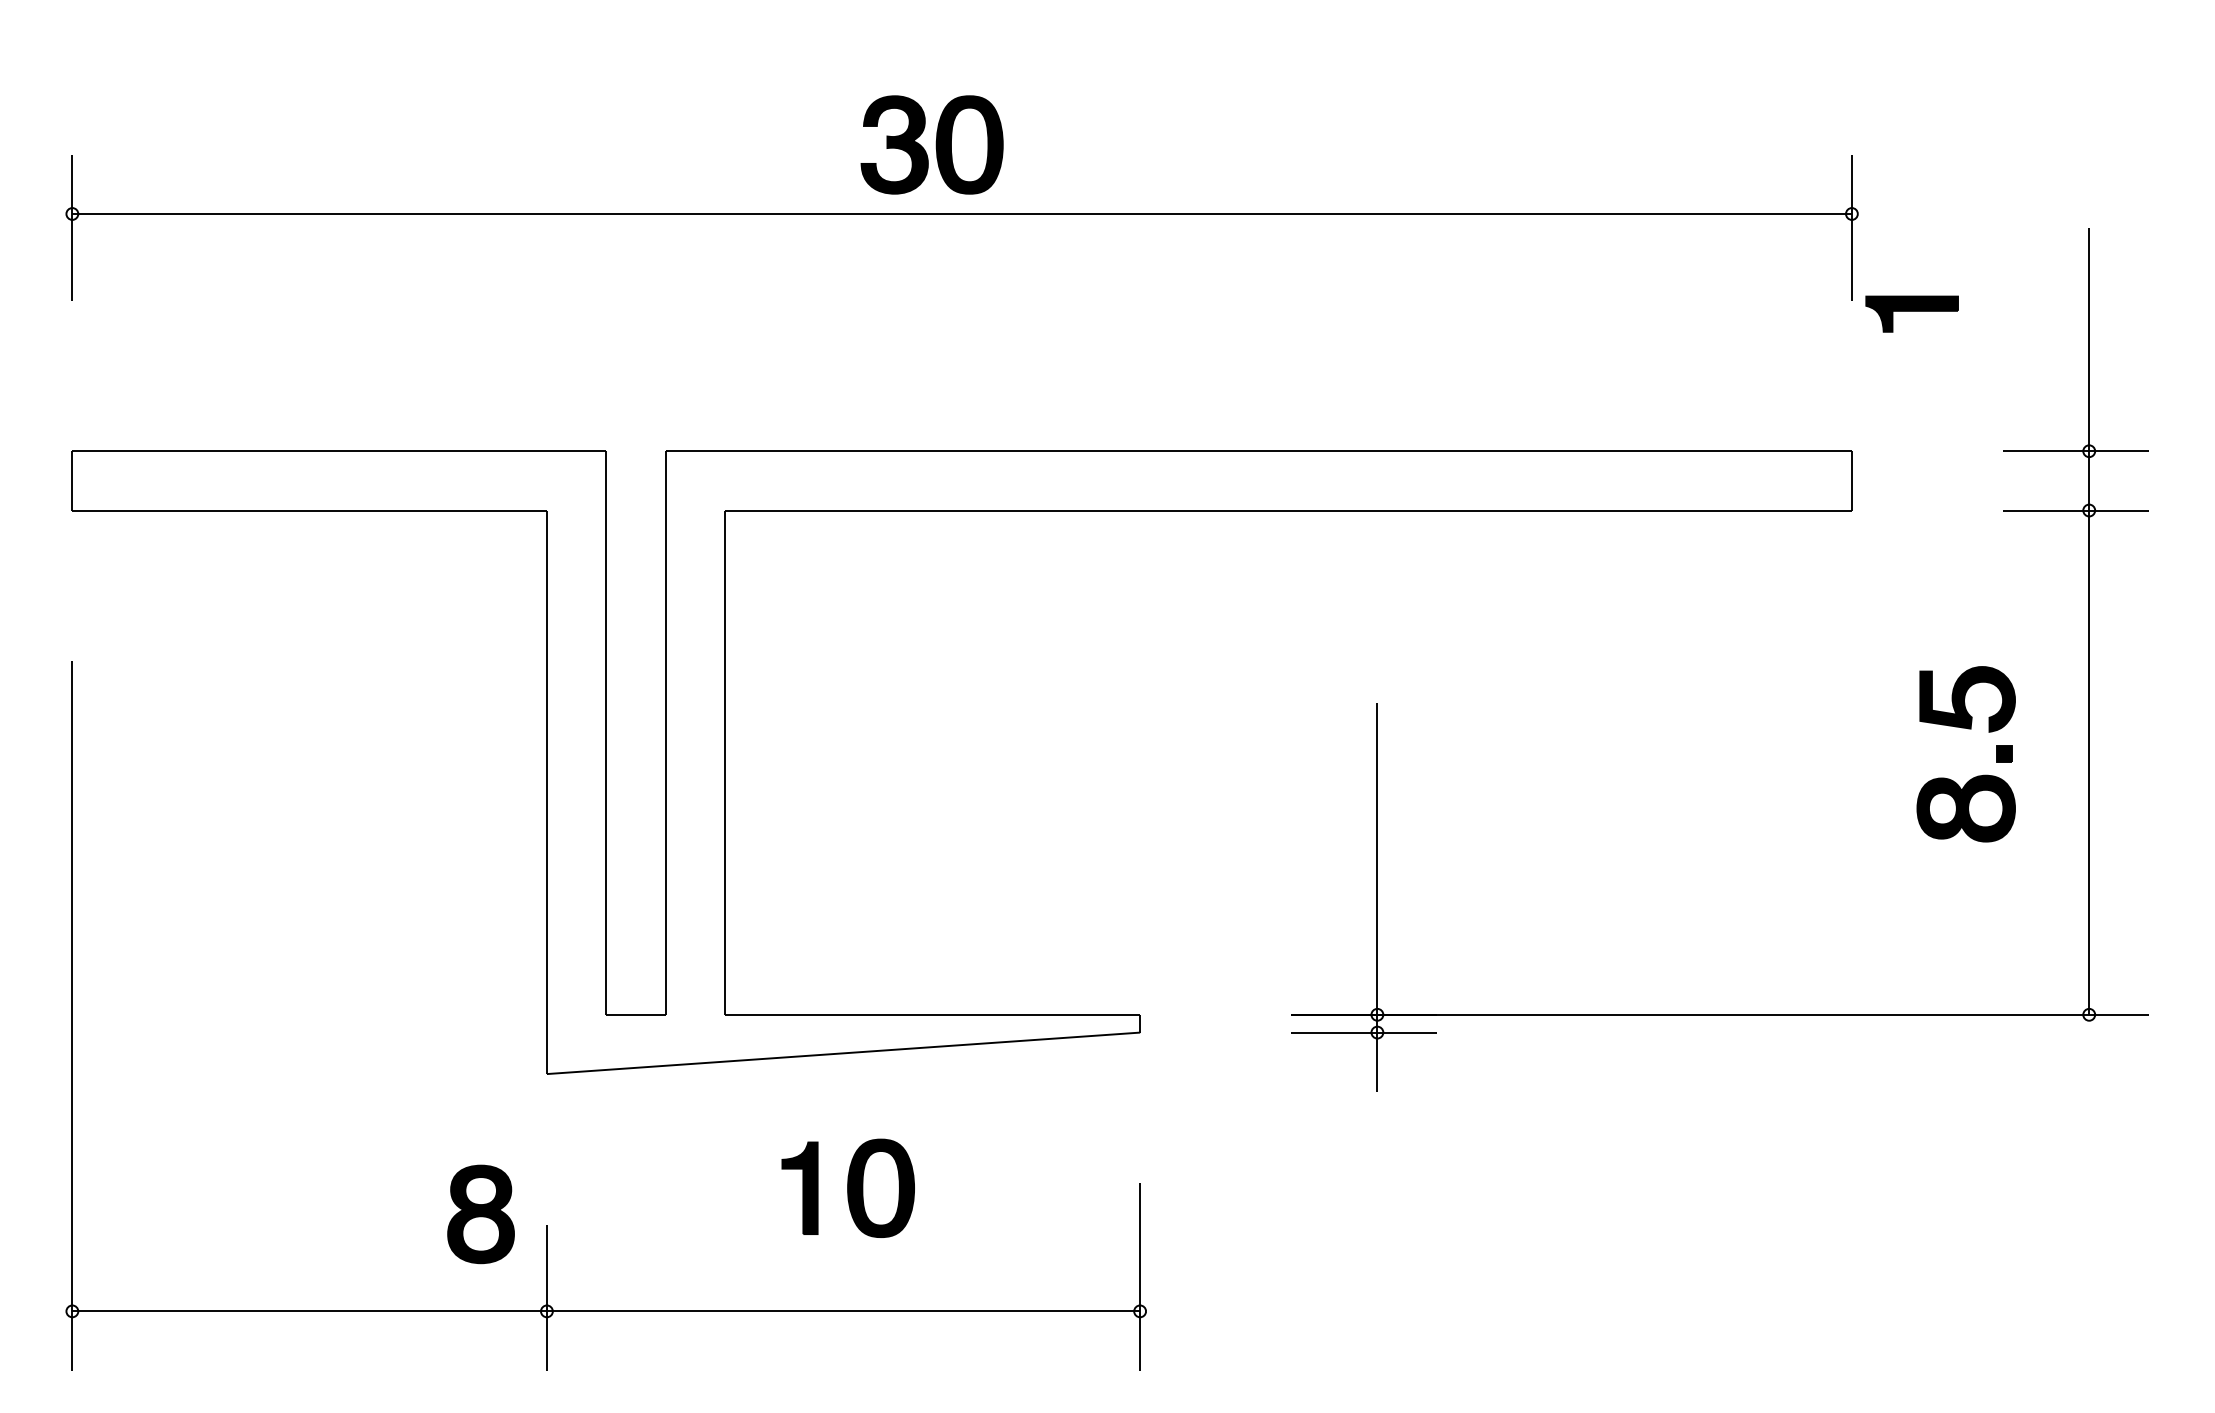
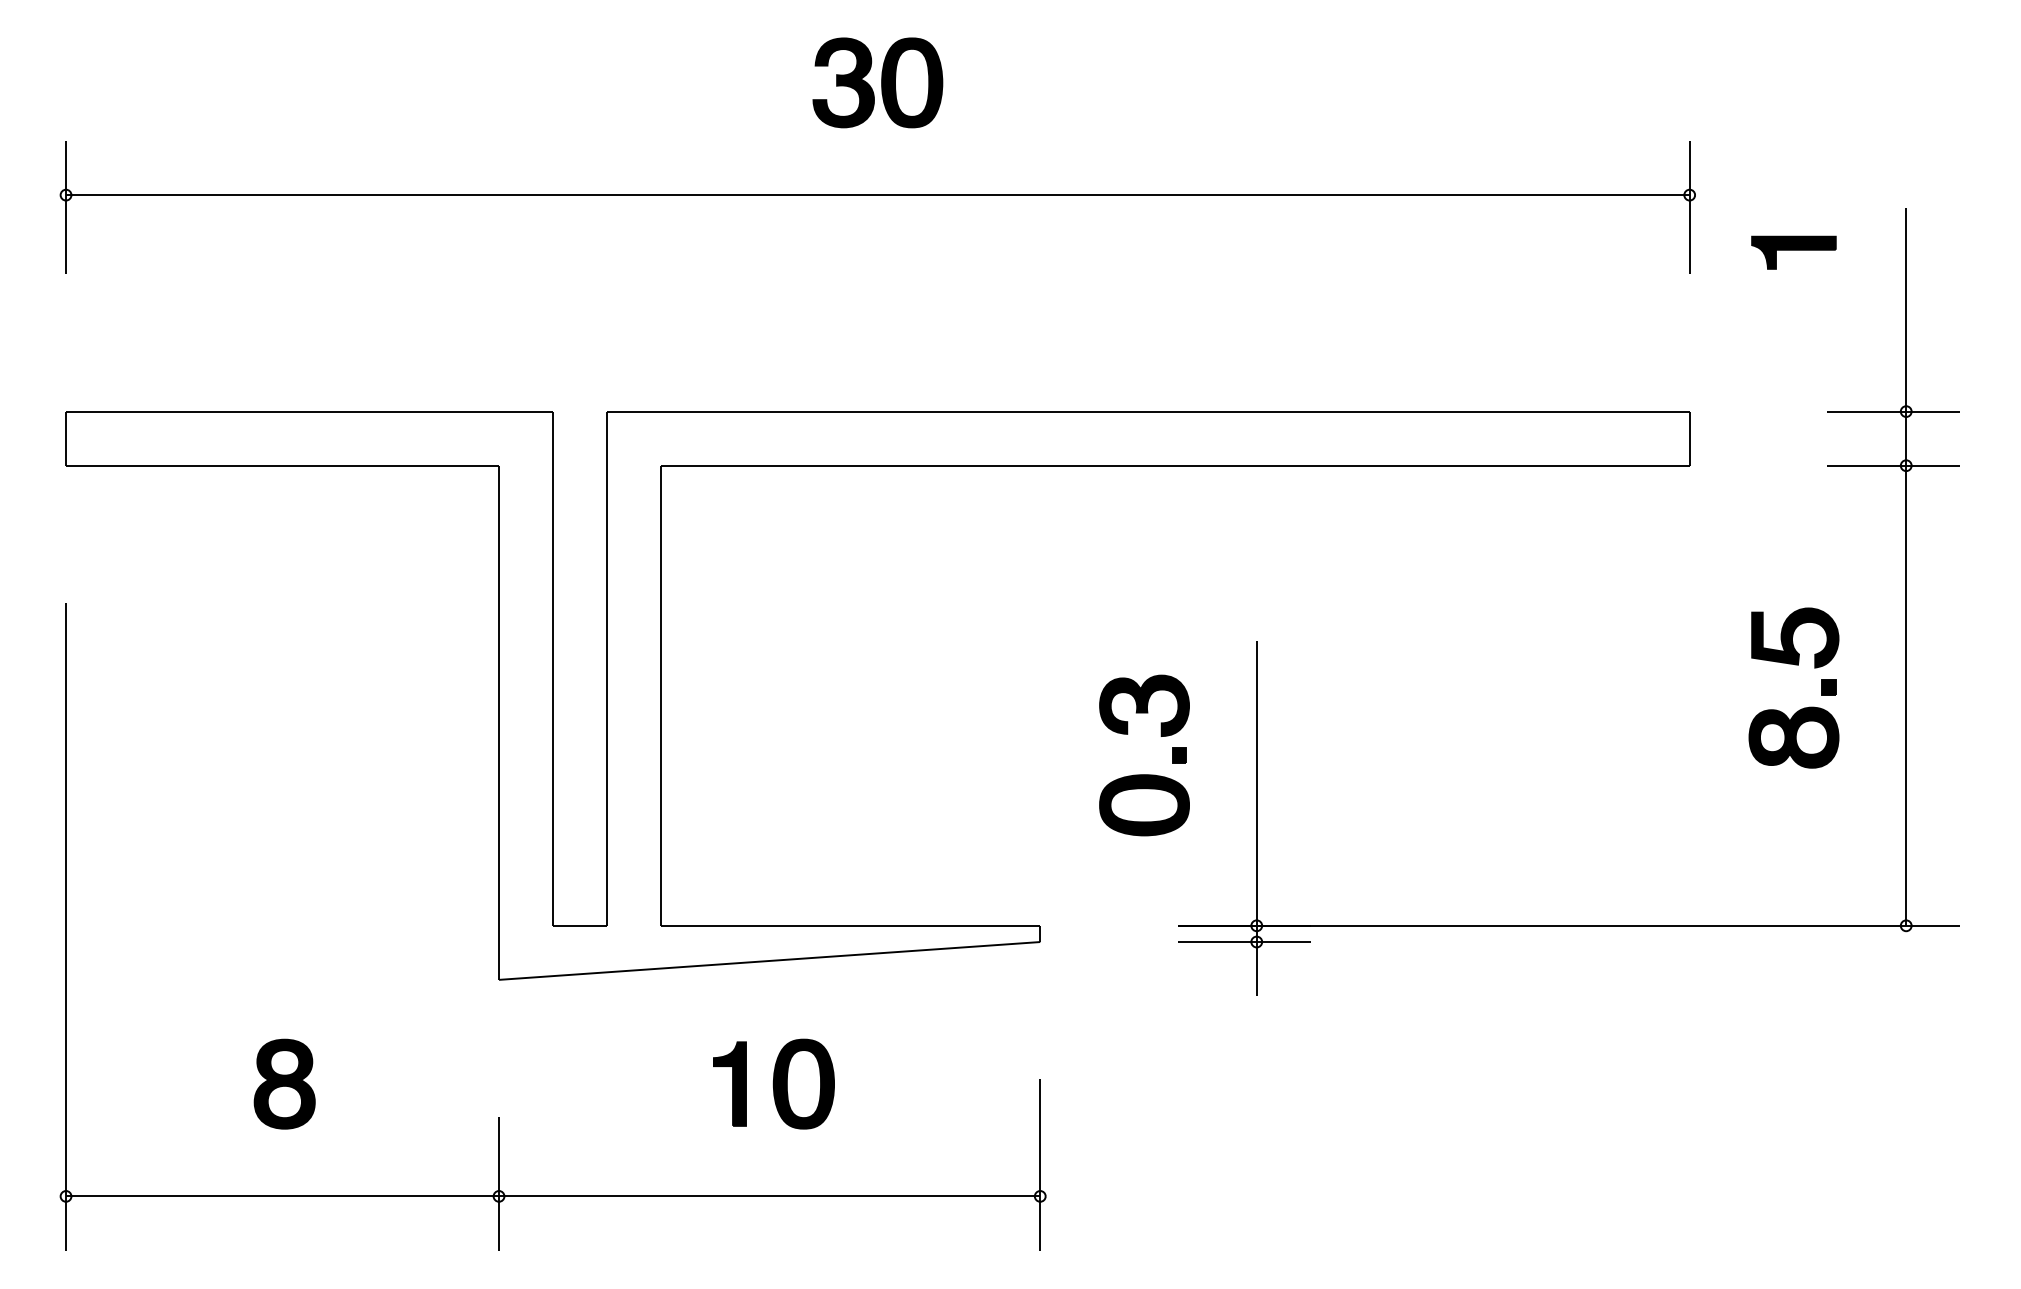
part: (931, 144) -> (877, 82), moved
part: (1911, 313) -> (1793, 252), moved
part: (1254, 848) -> (1144, 774), added
part: (480, 1214) -> (284, 1084), moved

